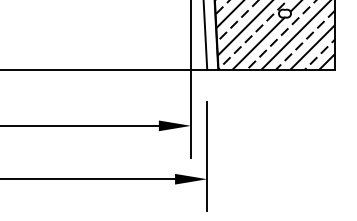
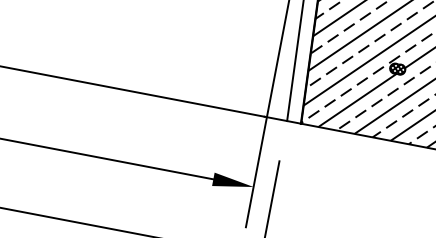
hatch: (284, 13) -> (397, 68), added

